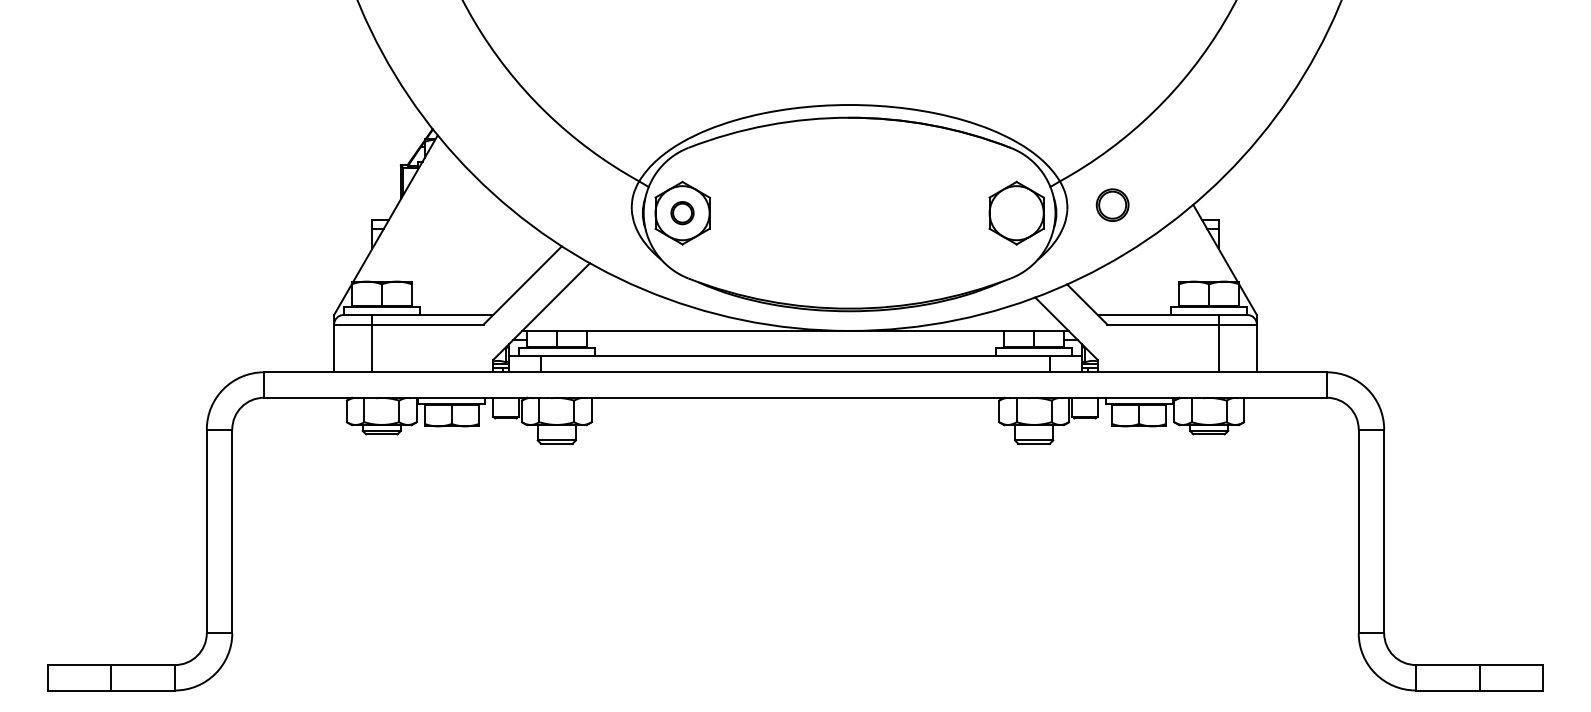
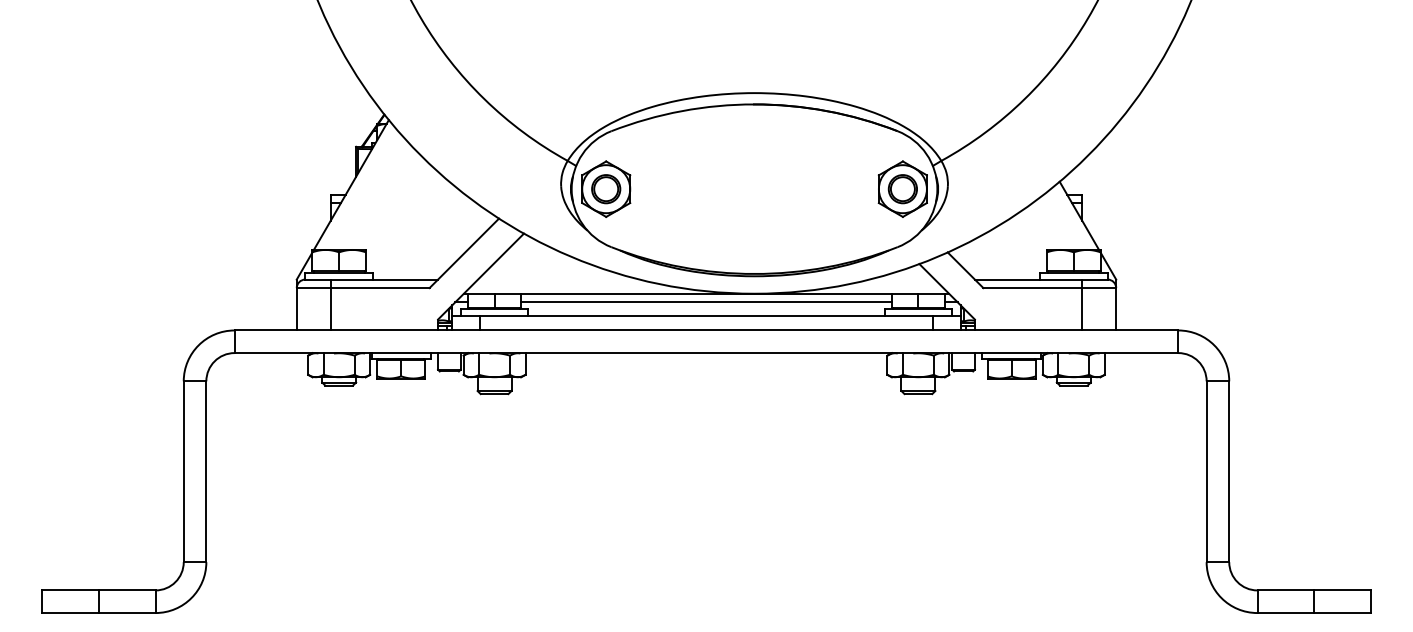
part: (1112, 204) -> (902, 188), moved
part: (682, 212) -> (606, 188), size x1.43
line: (795, 340) -> (706, 302), added

